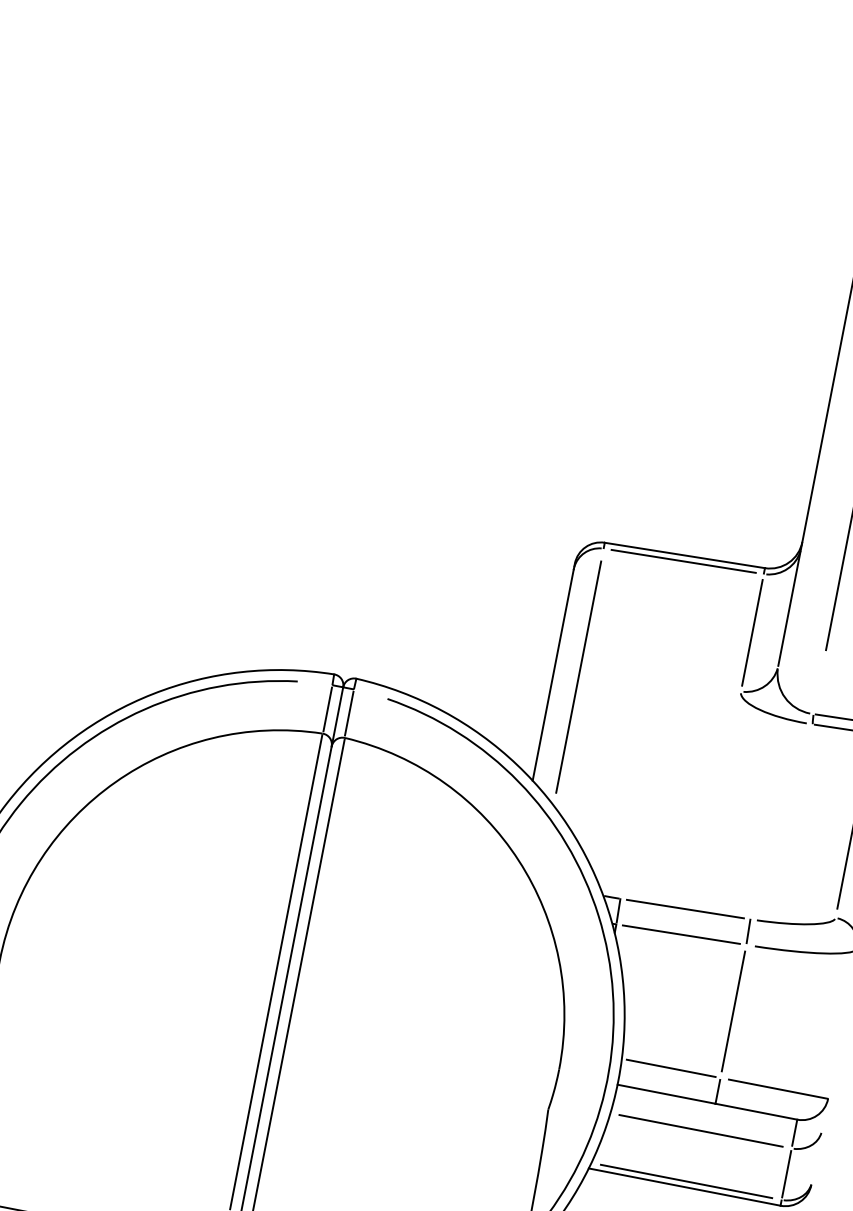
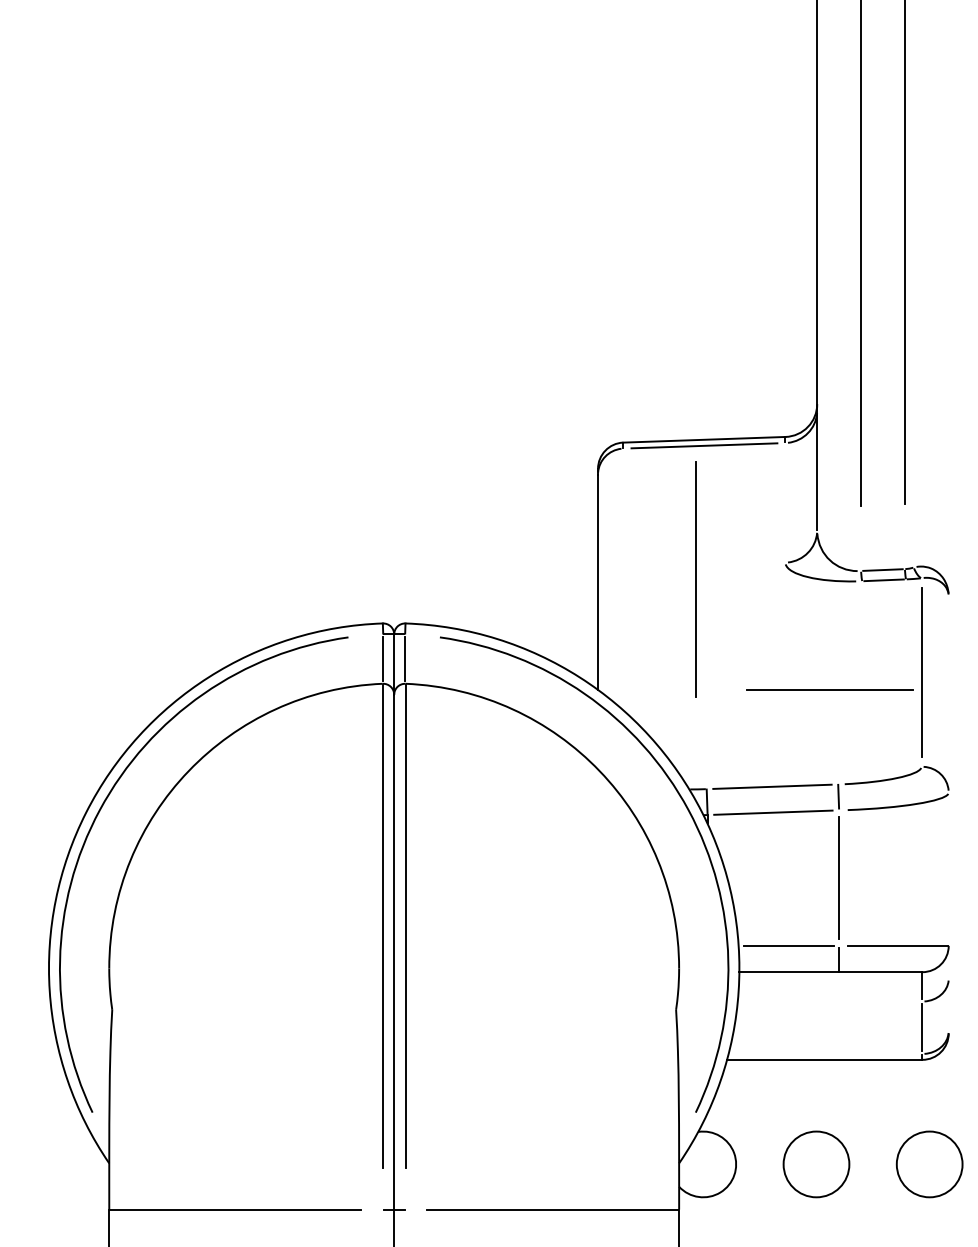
line: (752, 632) -> (785, 502), removed
line: (577, 676) -> (695, 579), moved
line: (700, 1130) -> (829, 689), moved
line: (686, 1180) -> (825, 1053), removed

